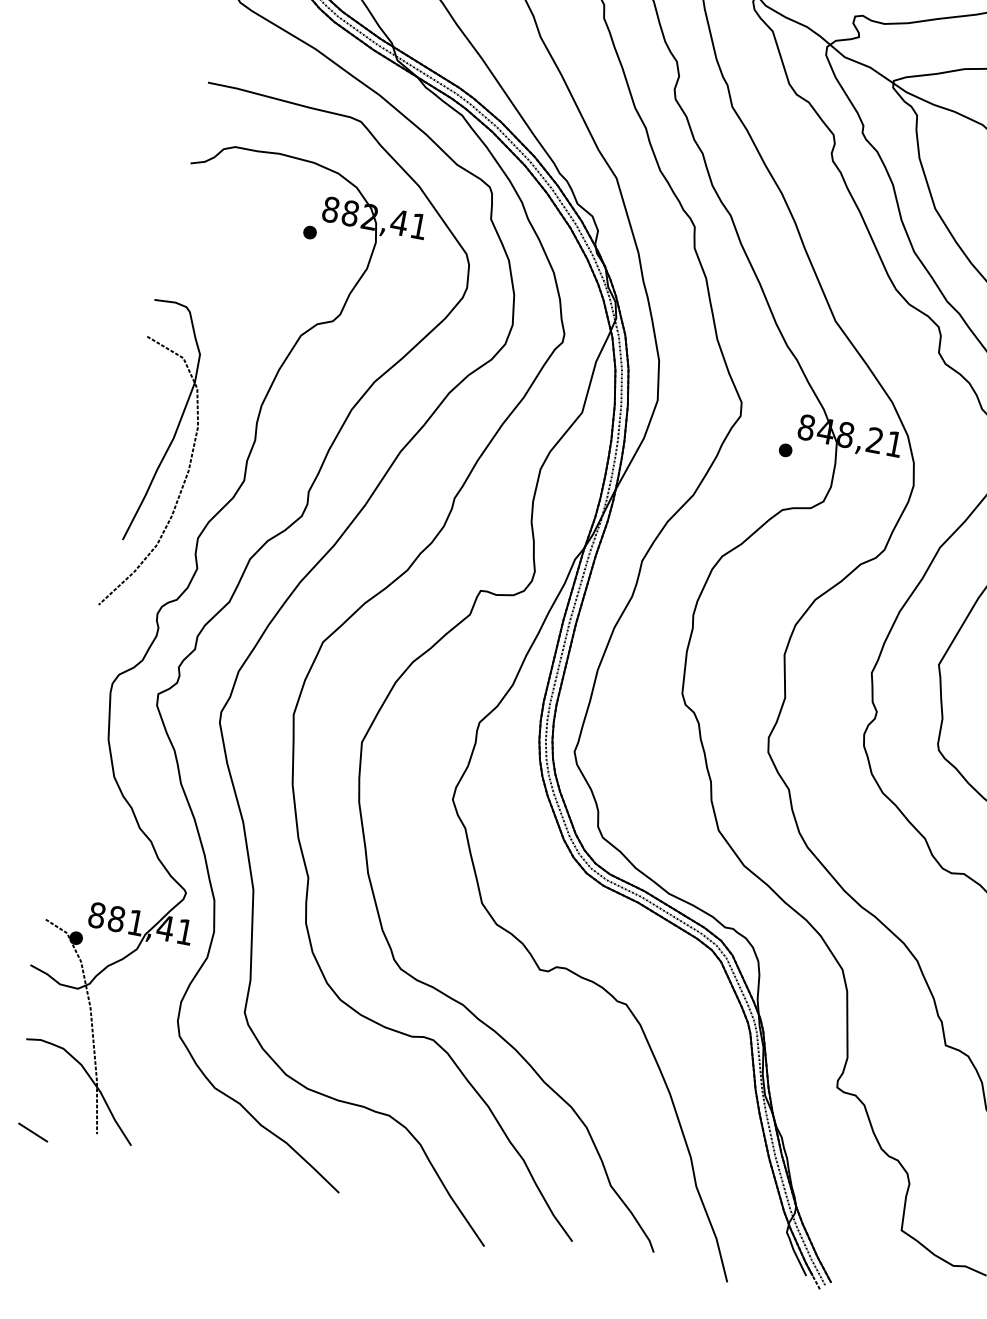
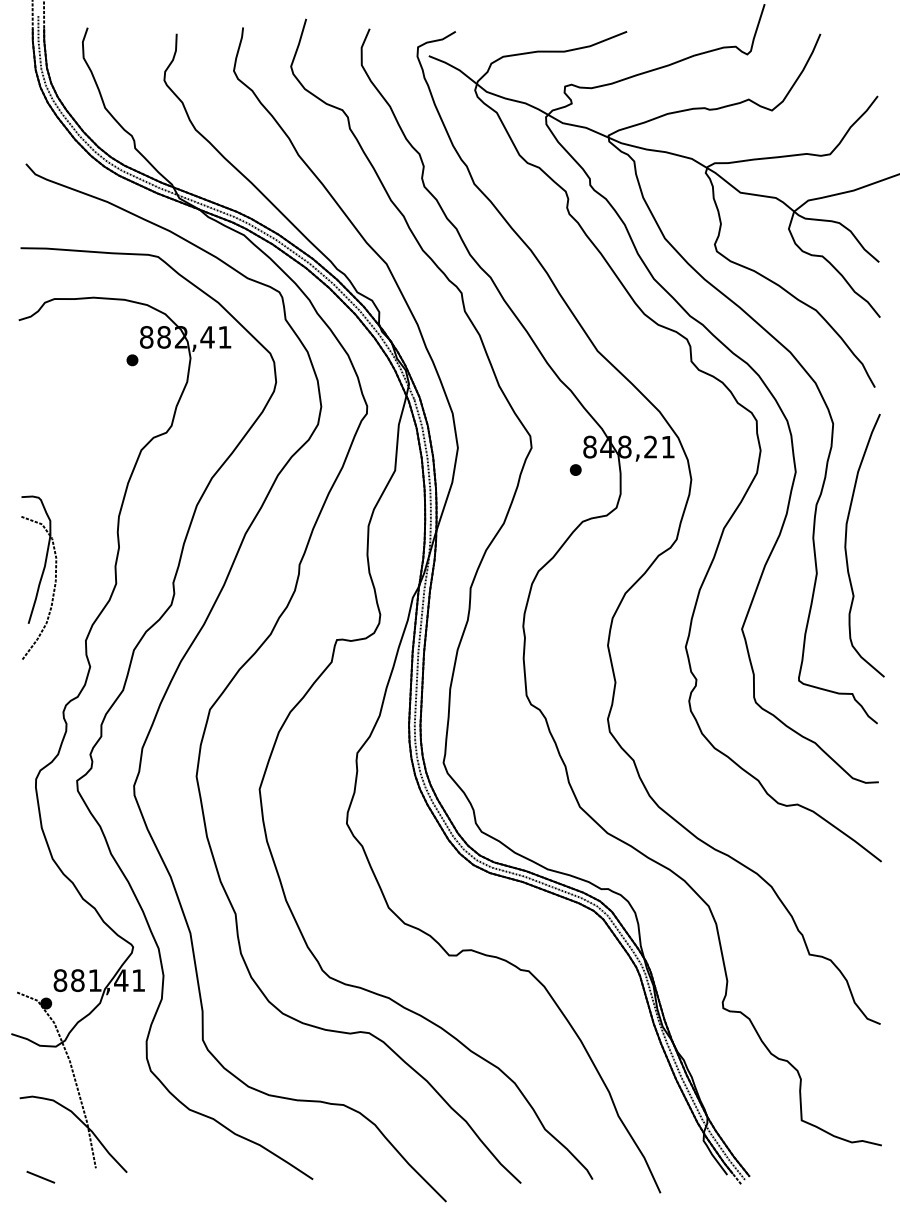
part: (158, 457) -> (38, 577), size x0.6

